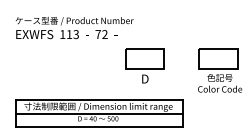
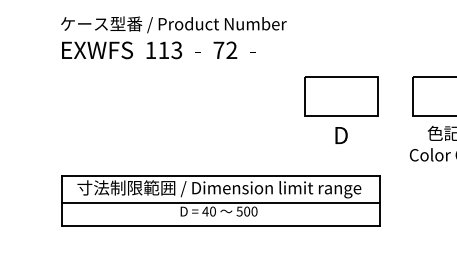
part: (144, 65) -> (339, 109), moved

